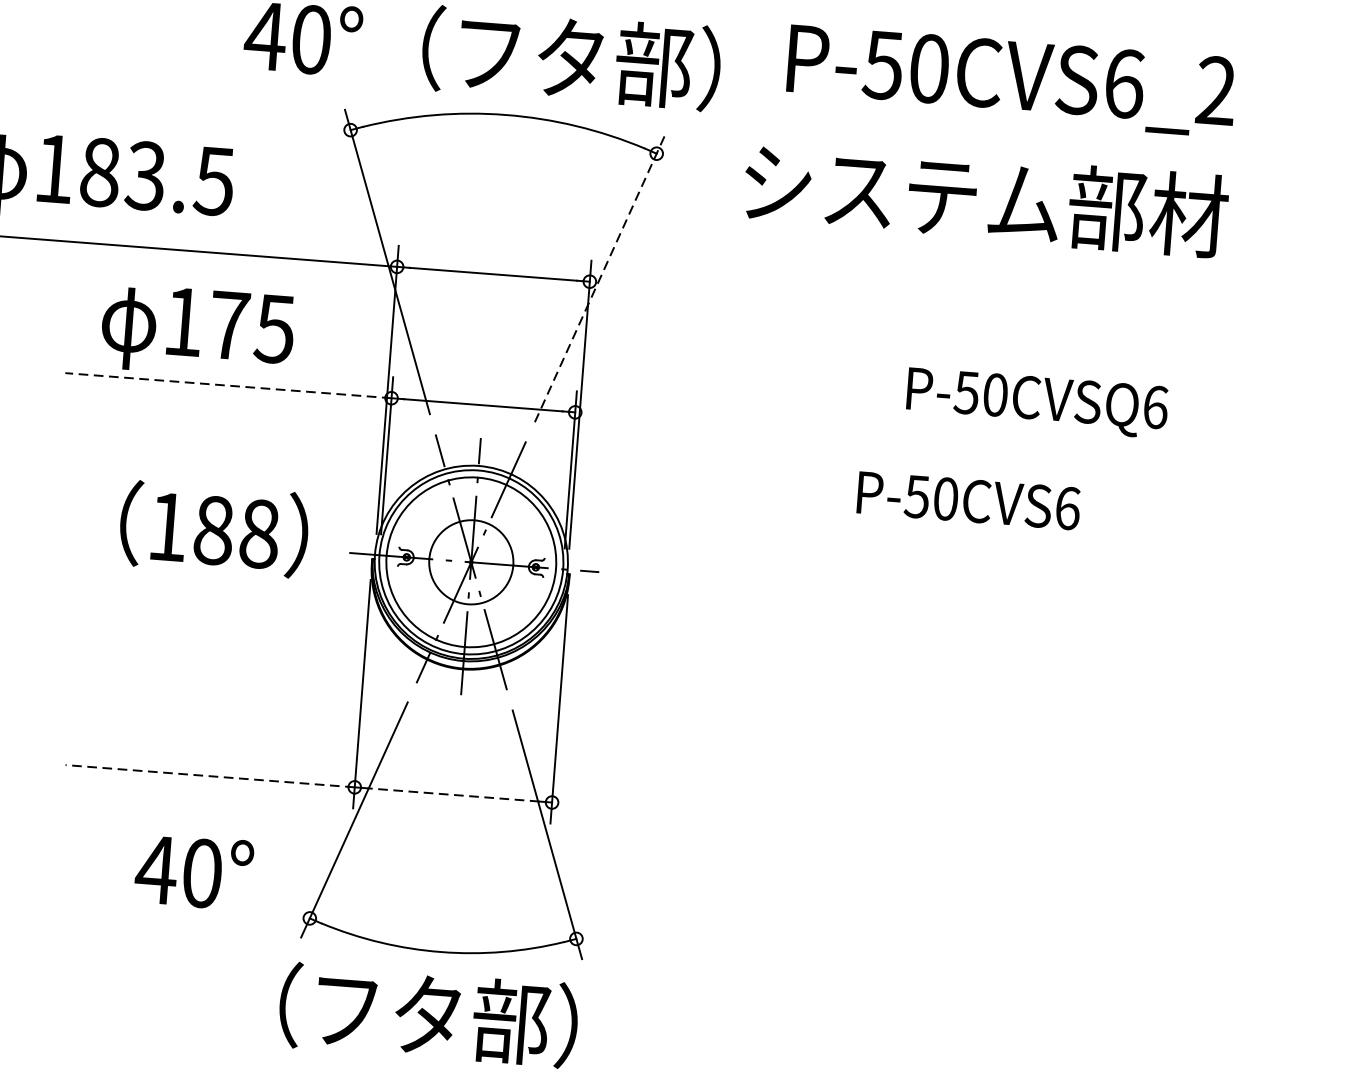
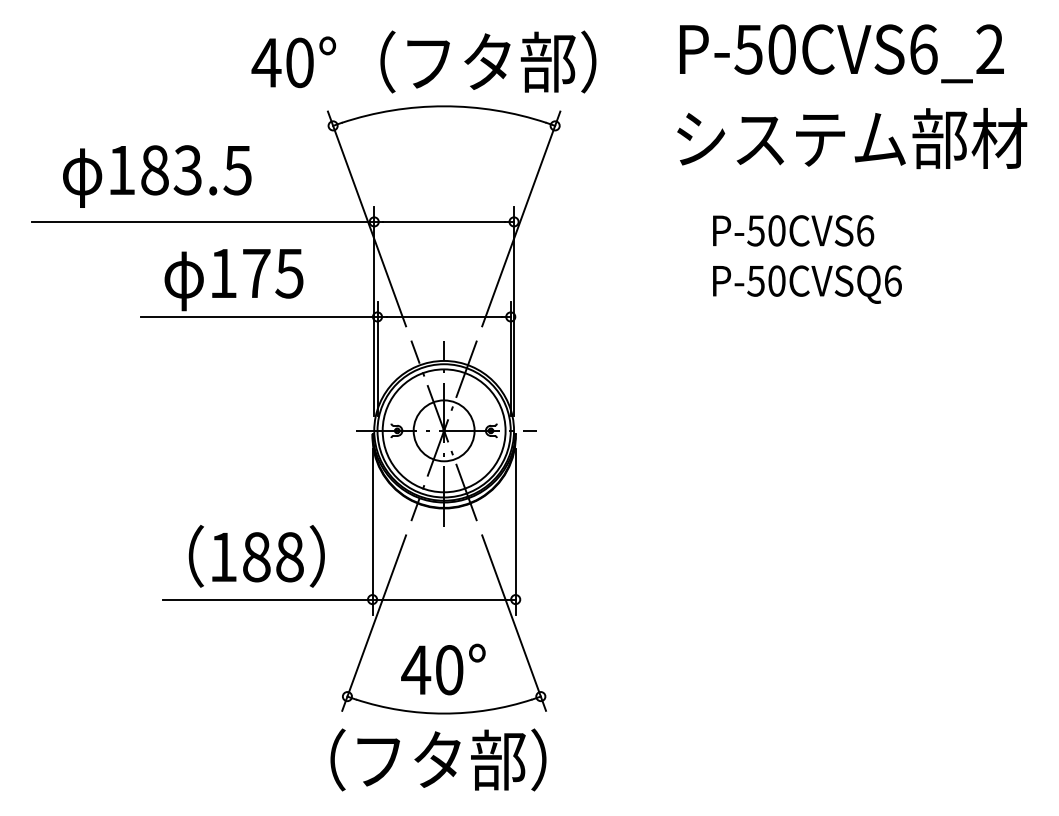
text: (1010, 80) -> (841, 53), moved
text: (986, 199) -> (852, 138), moved
line: (600, 277) -> (521, 218), dashed -> solid
line: (227, 384) -> (258, 316), dashed -> solid
text: (1037, 402) -> (807, 284), moved
text: (968, 500) -> (793, 230), moved
text: (213, 529) -> (256, 556), moved
line: (209, 776) -> (267, 599), dashed -> solid
line: (452, 794) -> (443, 599), dashed -> solid
text: (194, 871) -> (443, 669), moved

